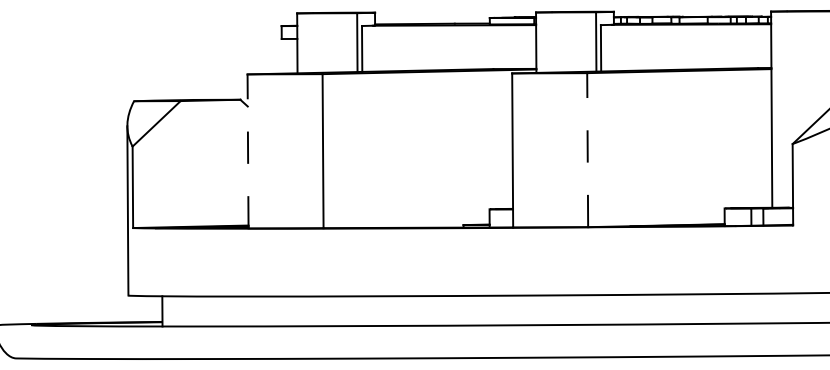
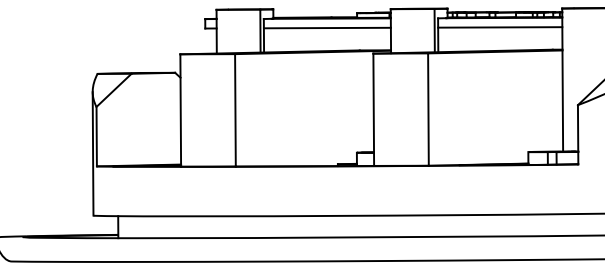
line: (686, 37) -> (500, 27), added
line: (449, 38) -> (327, 28), added
line: (587, 149) -> (428, 109), dashed -> solid
line: (248, 150) -> (181, 109), dashed -> solid

